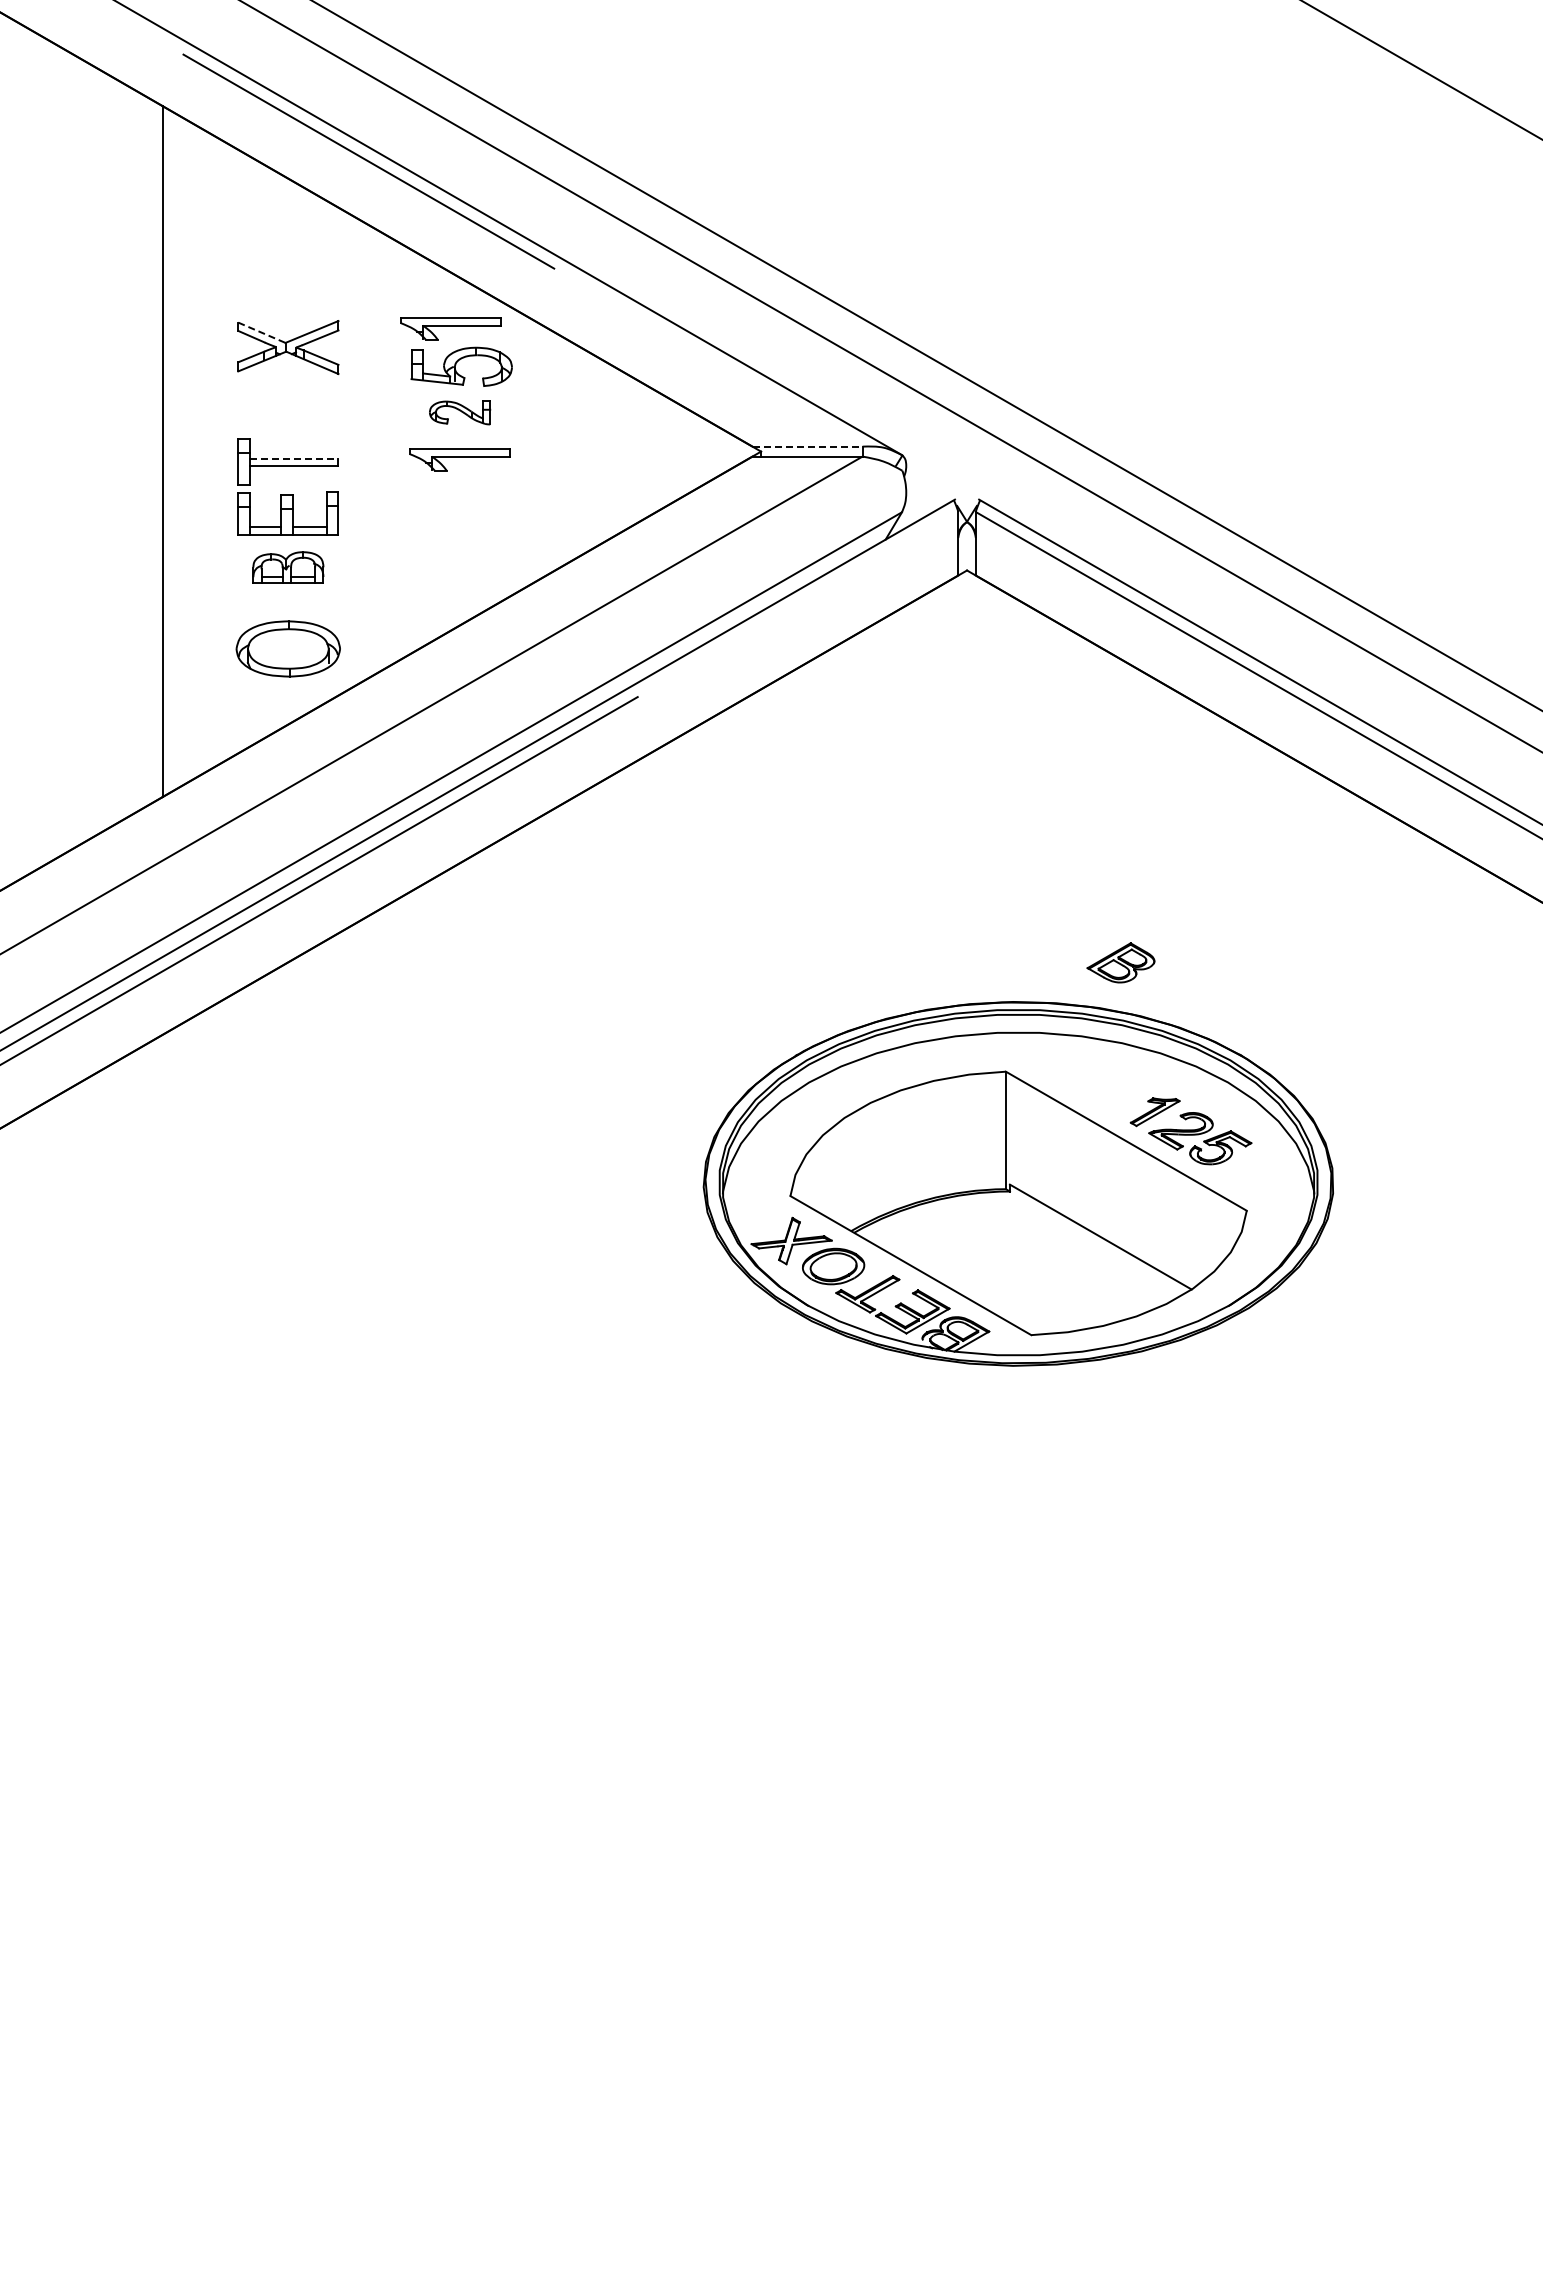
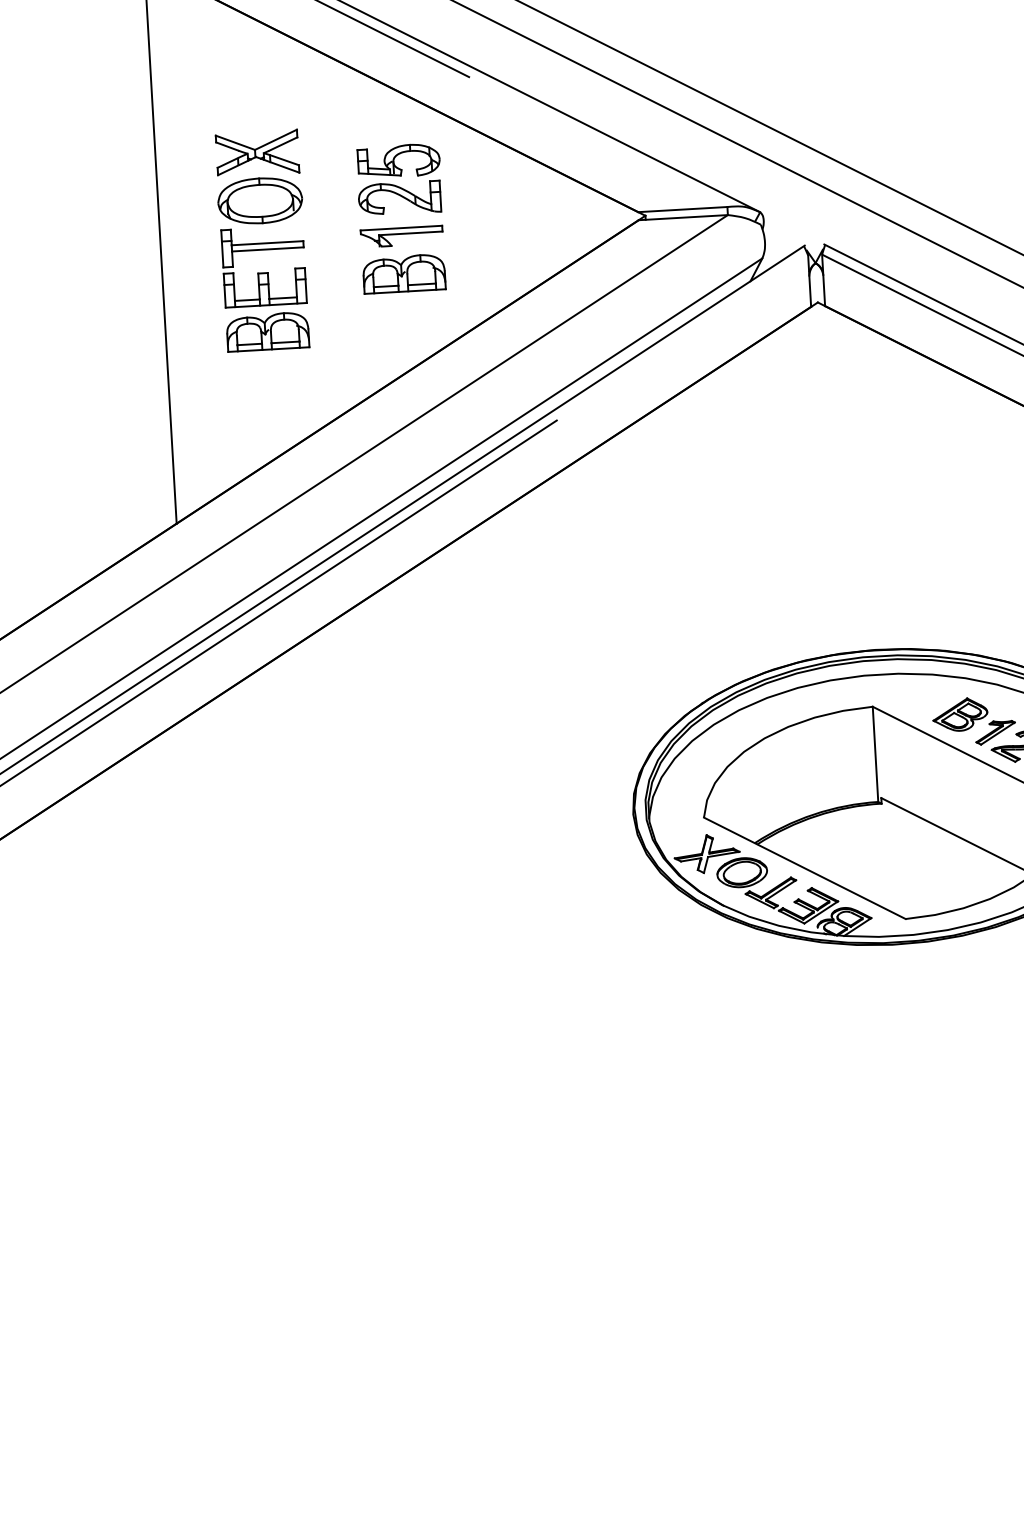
part: (450, 328) -> (388, 130), removed
line: (261, 332) -> (235, 142), dashed -> solid
part: (459, 412) -> (399, 198), size x1.67
line: (808, 446) -> (683, 209), dashed -> solid
line: (294, 458) -> (267, 243), dashed -> solid
part: (460, 505) -> (404, 273), added
part: (288, 566) -> (267, 330), size x1.43
part: (287, 648) -> (259, 200), moved
part: (1120, 962) -> (959, 714), moved

